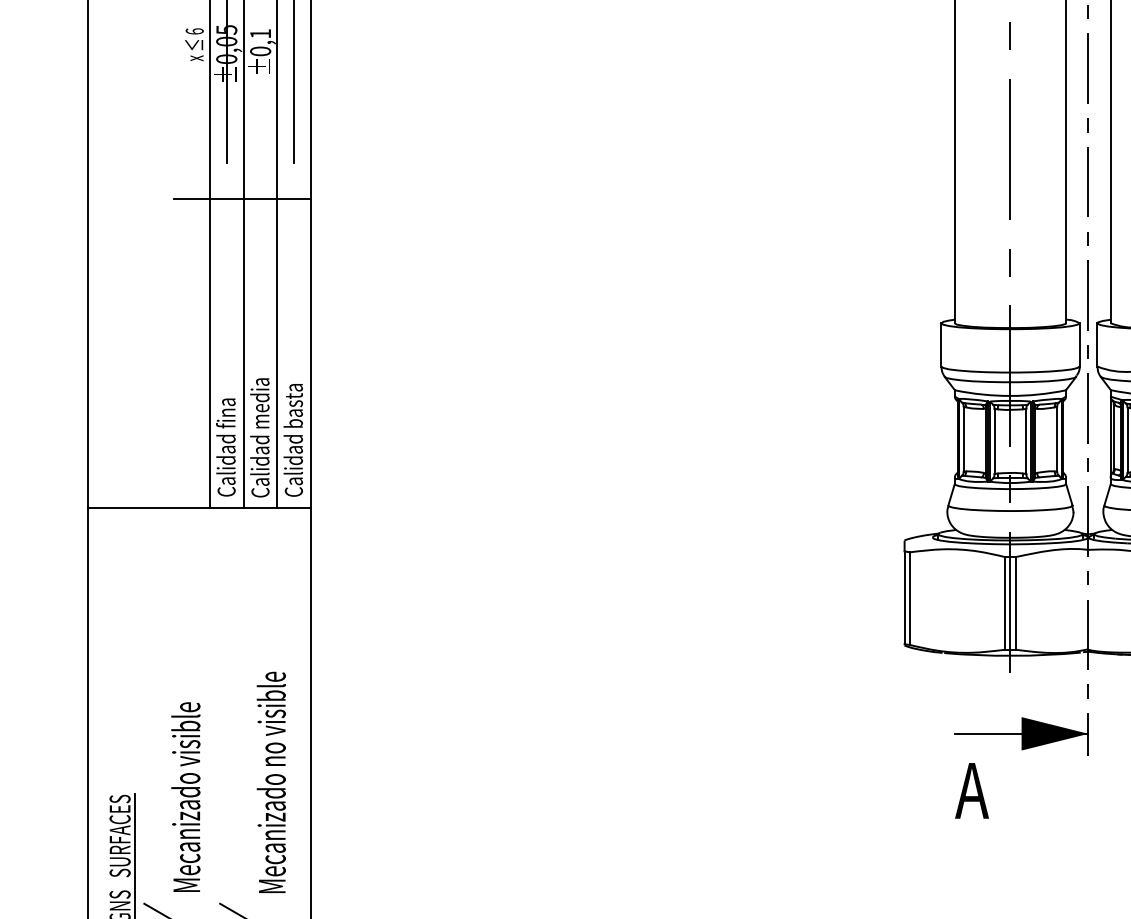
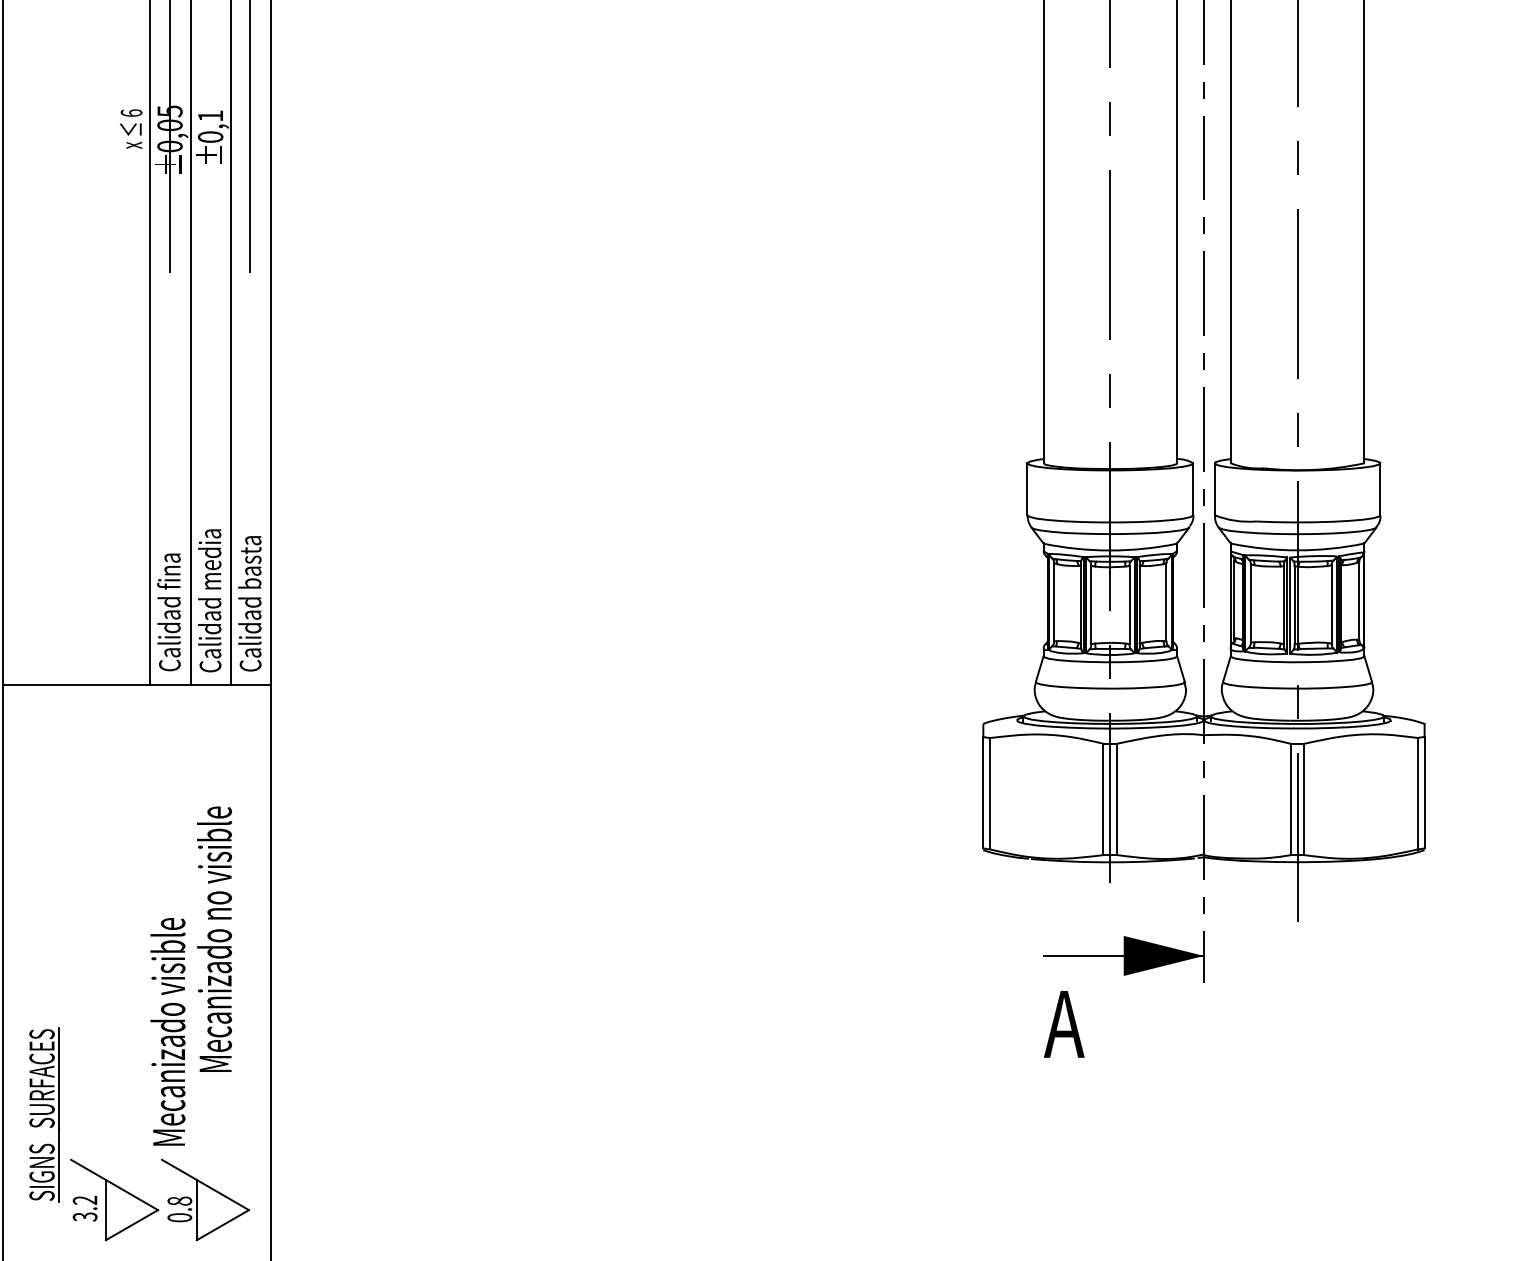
line: (242, 198) -> (188, 313), removed
text: (271, 781) -> (214, 938), moved
text: (185, 796) -> (167, 1031), moved

